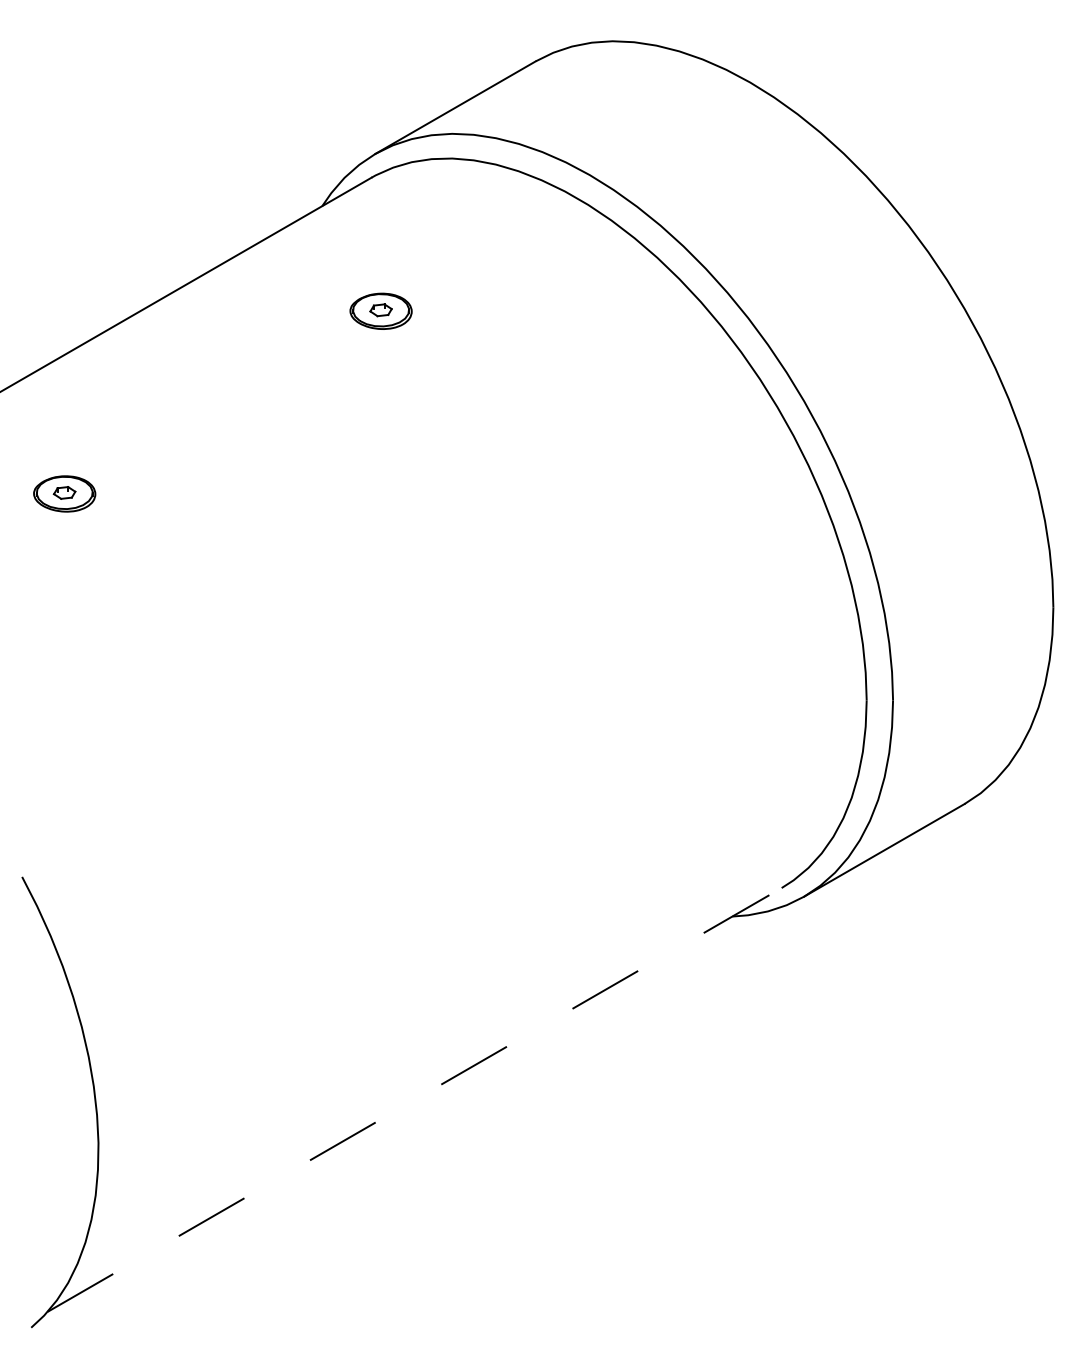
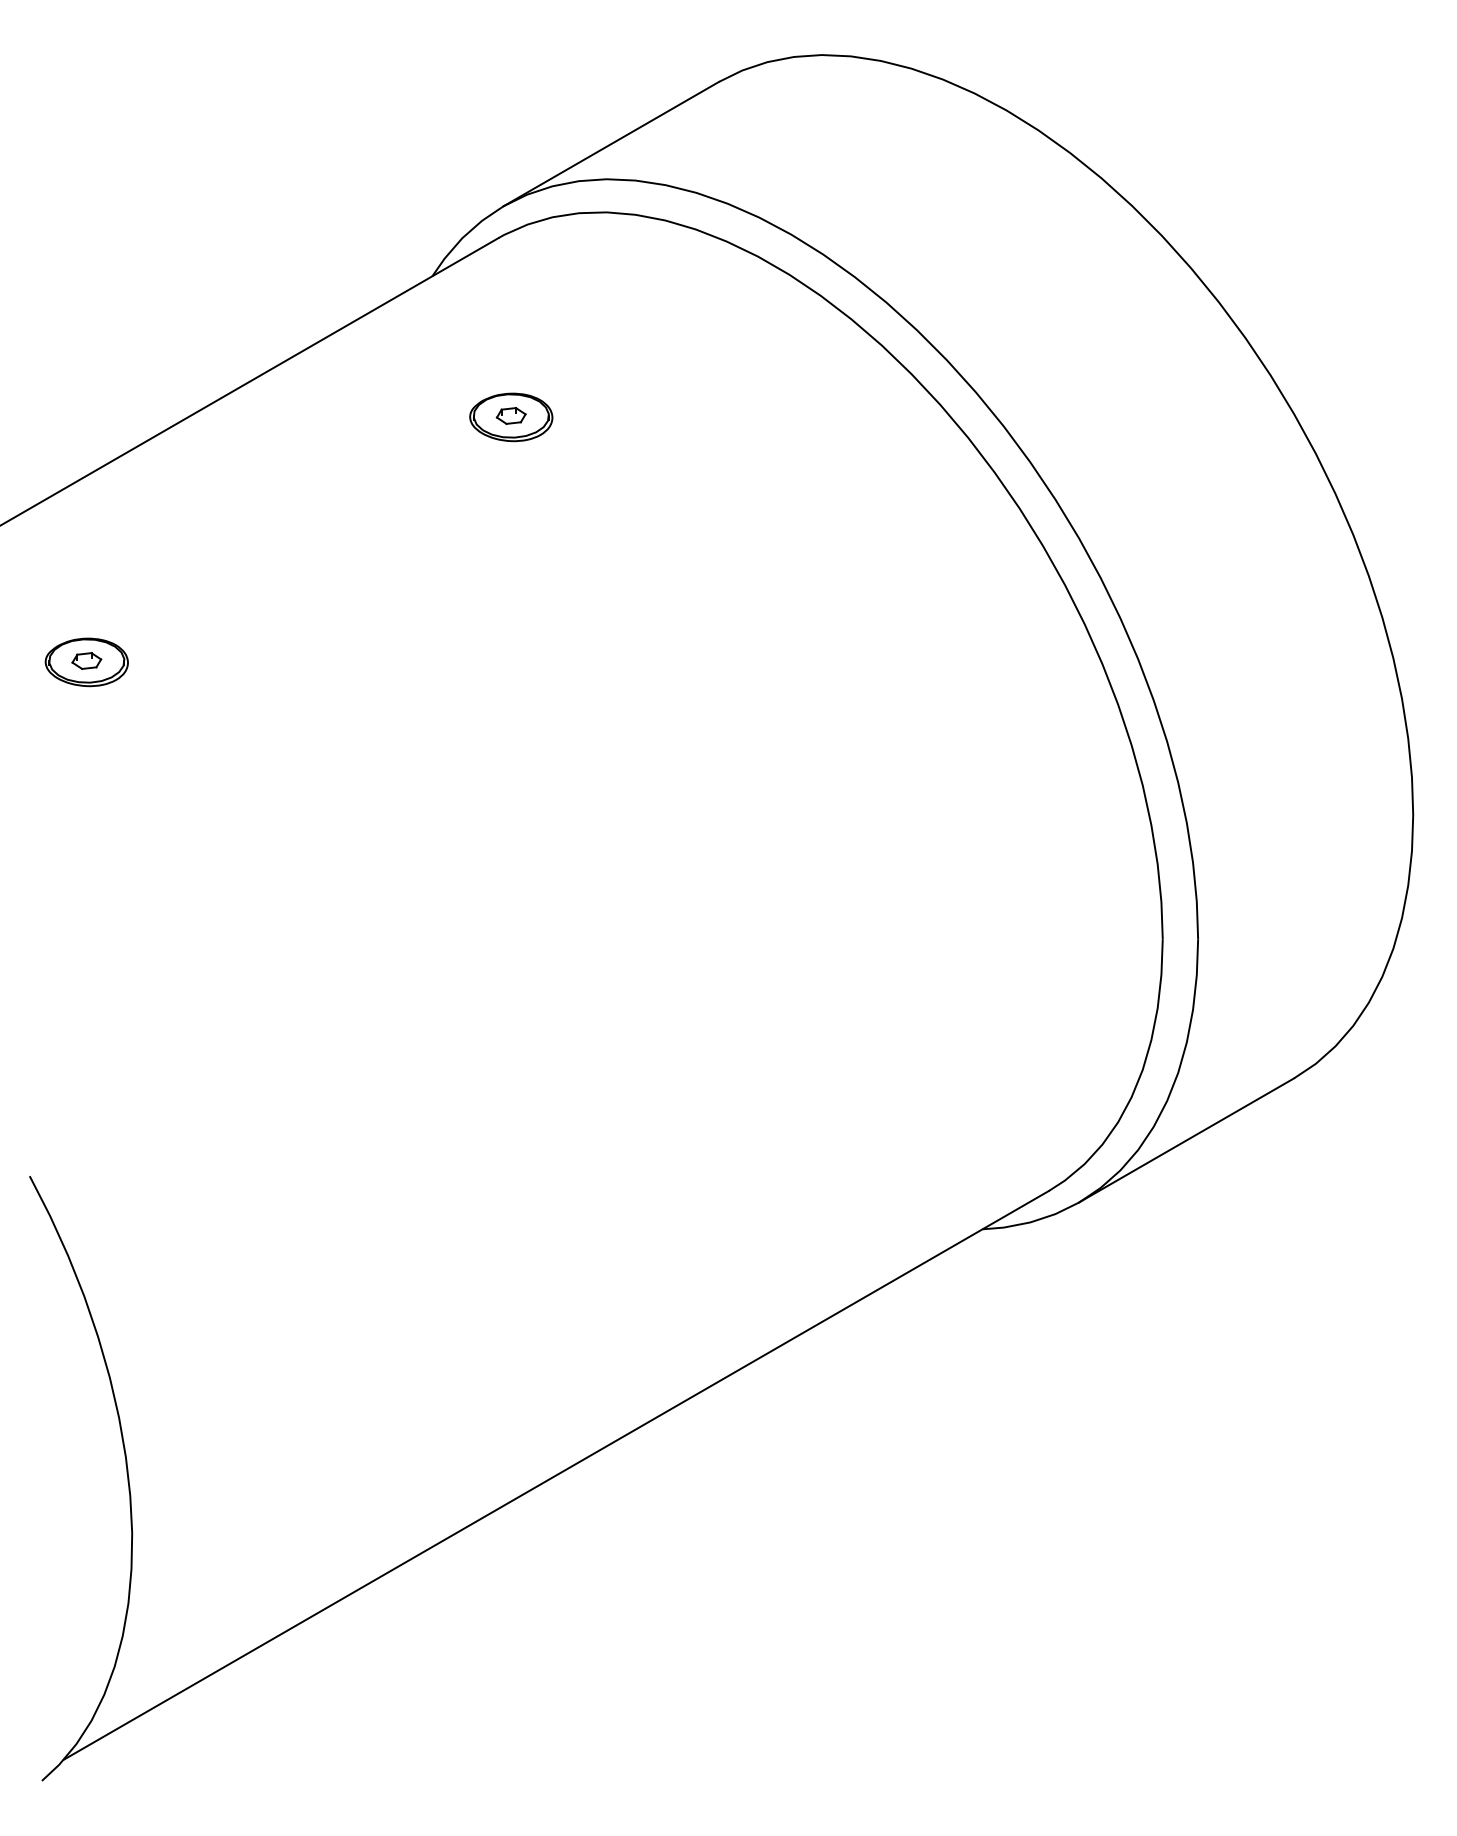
line: (414, 1100) -> (556, 1475), dashed -> solid

